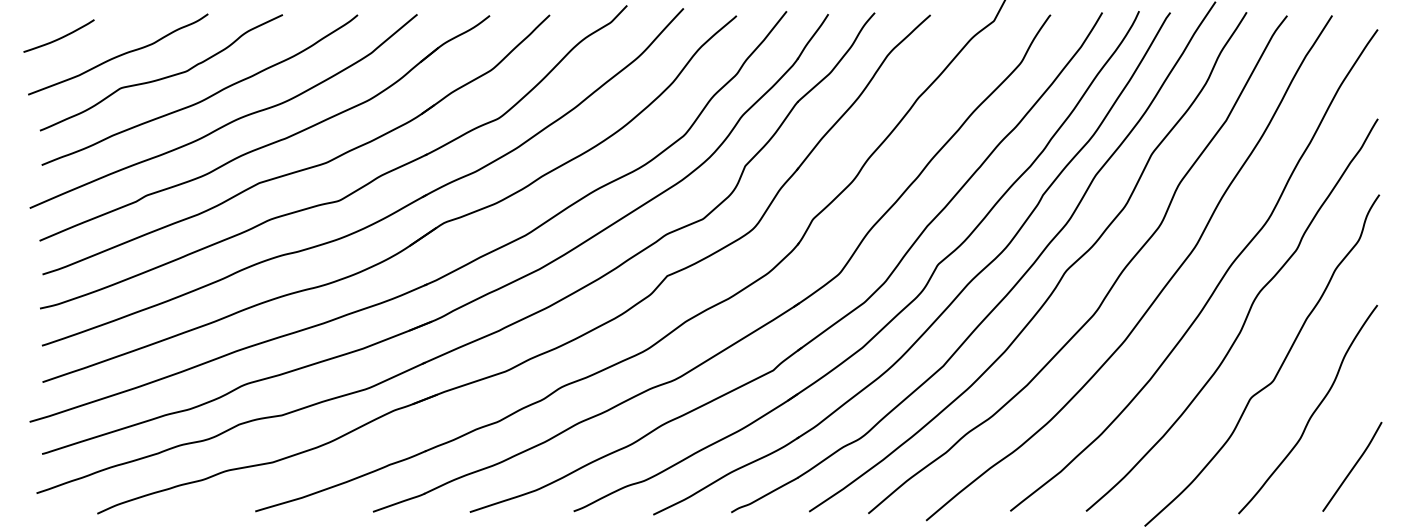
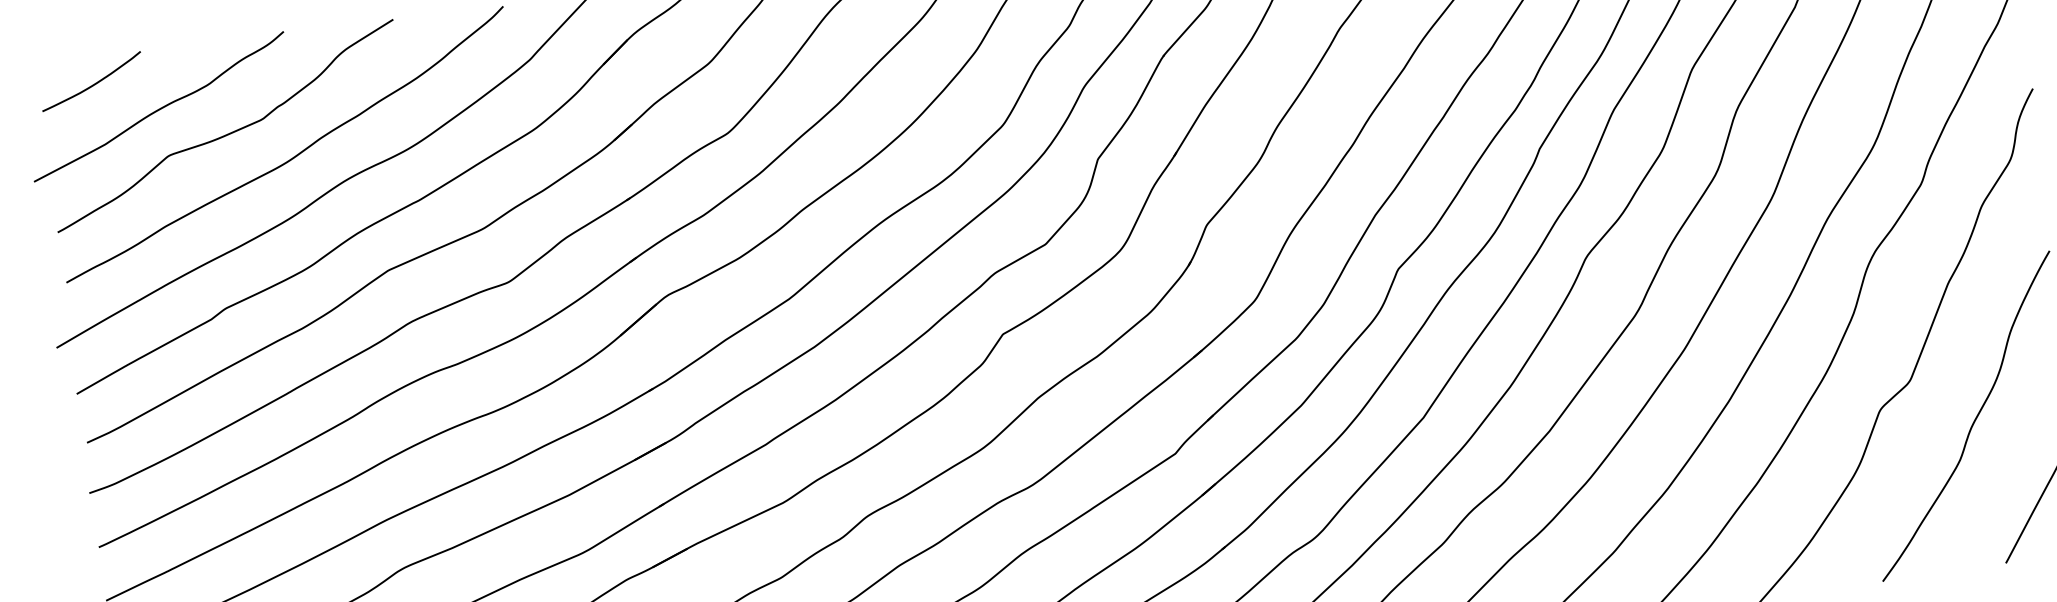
curve: (59, 37) -> (92, 83), moved

